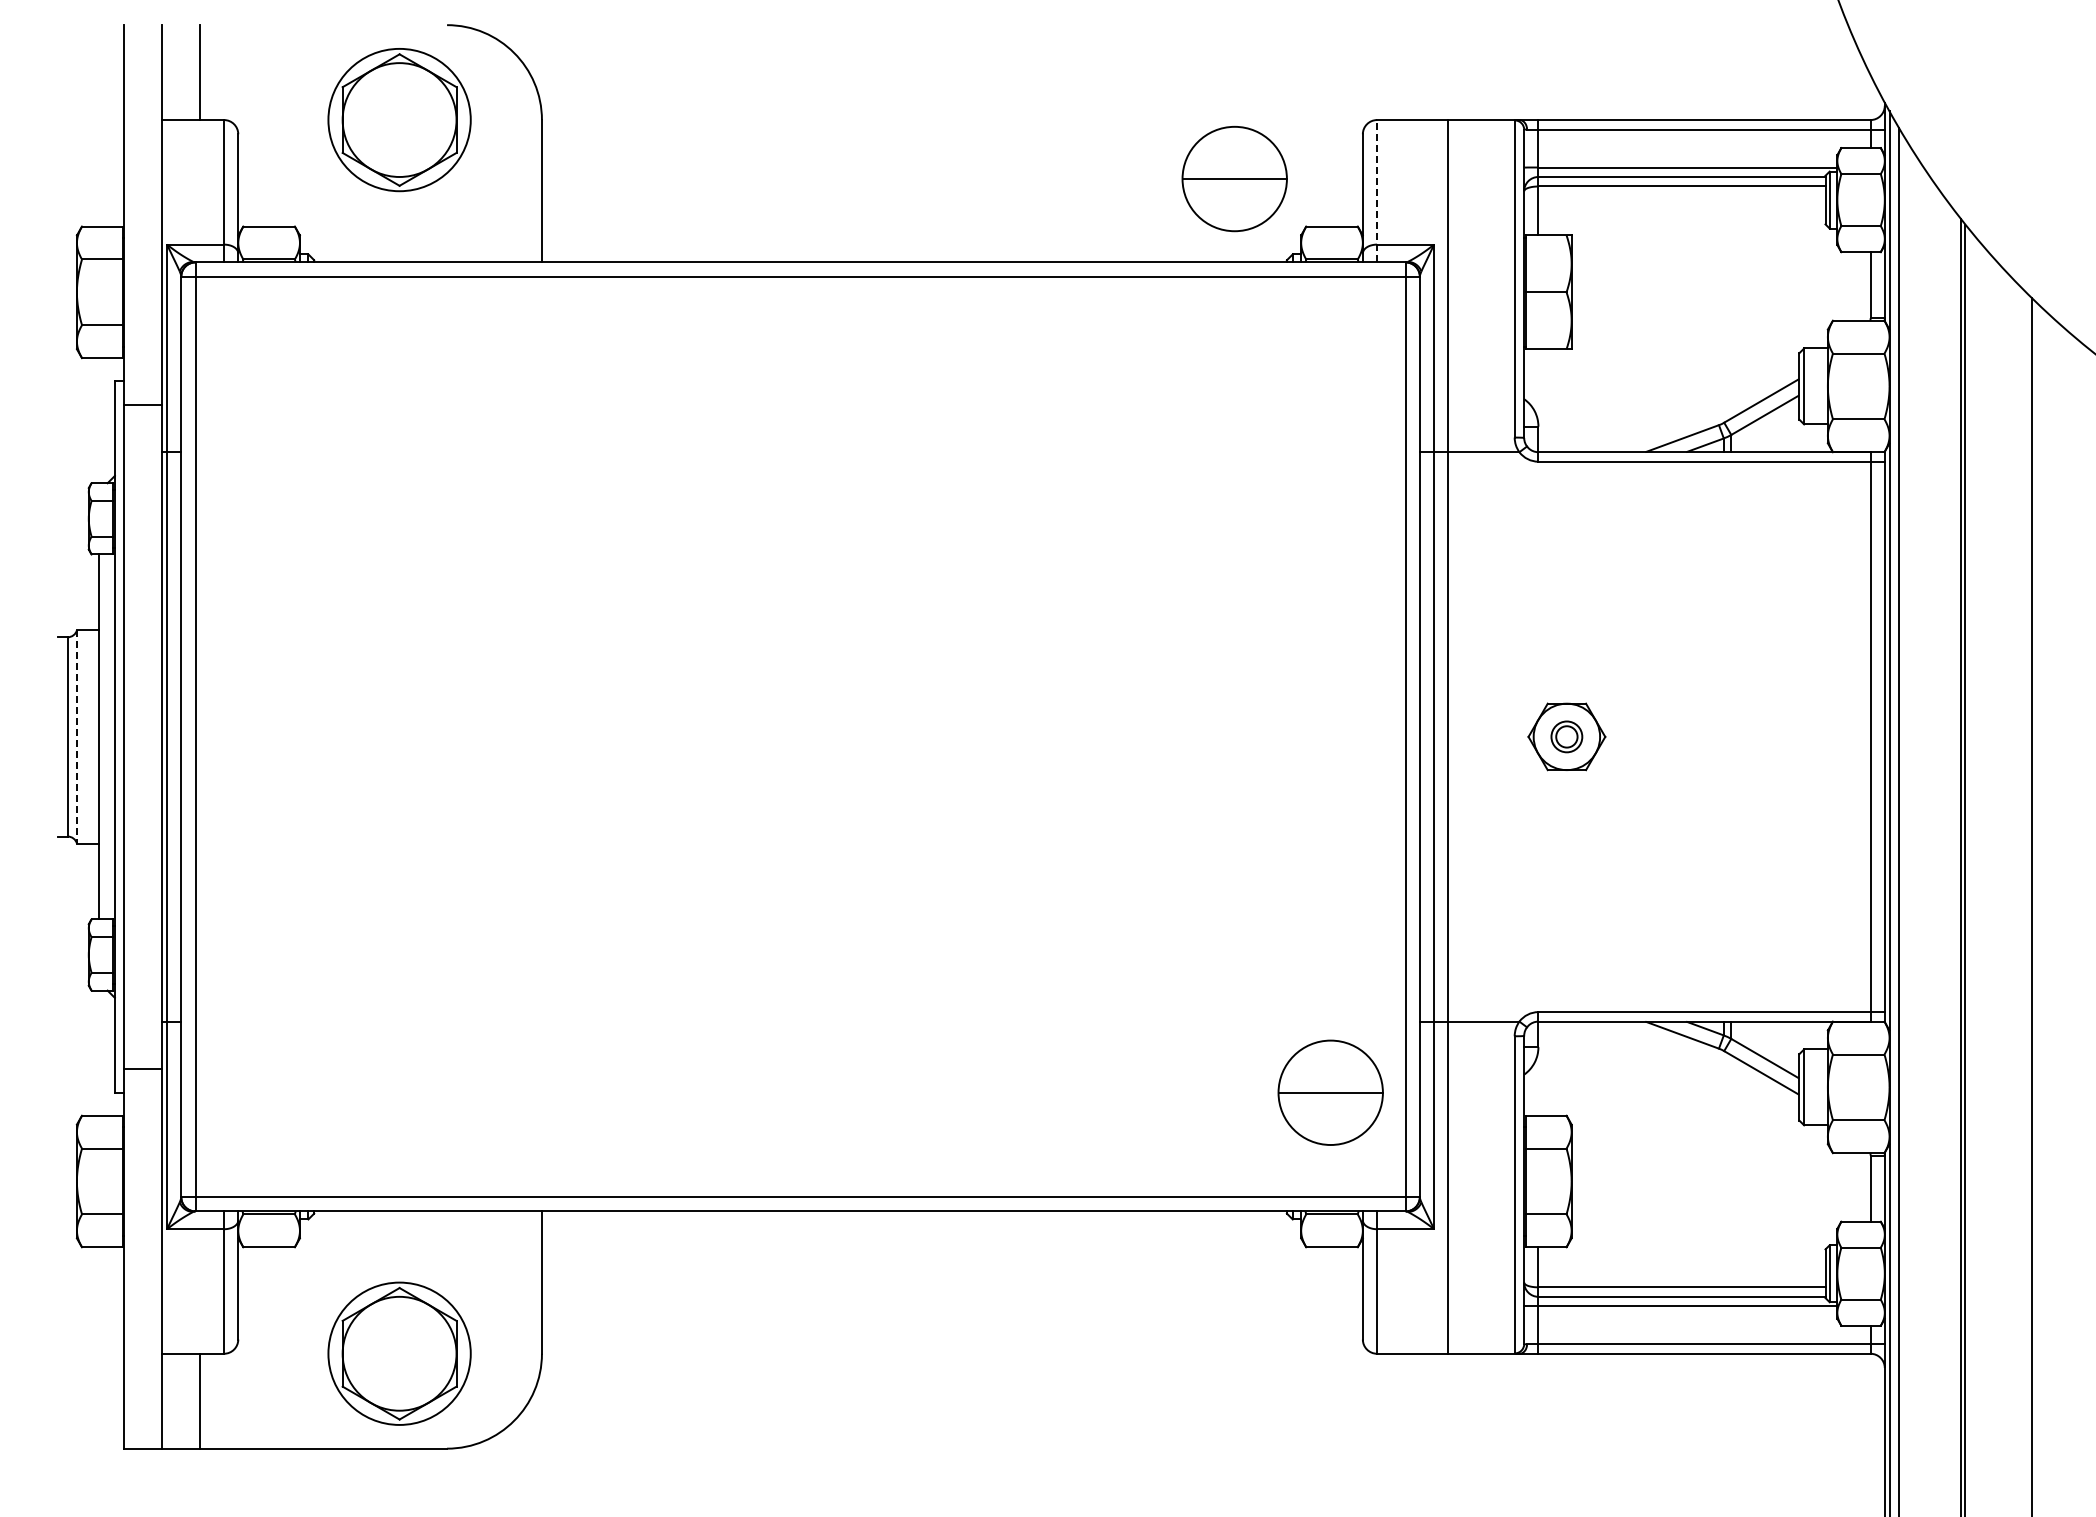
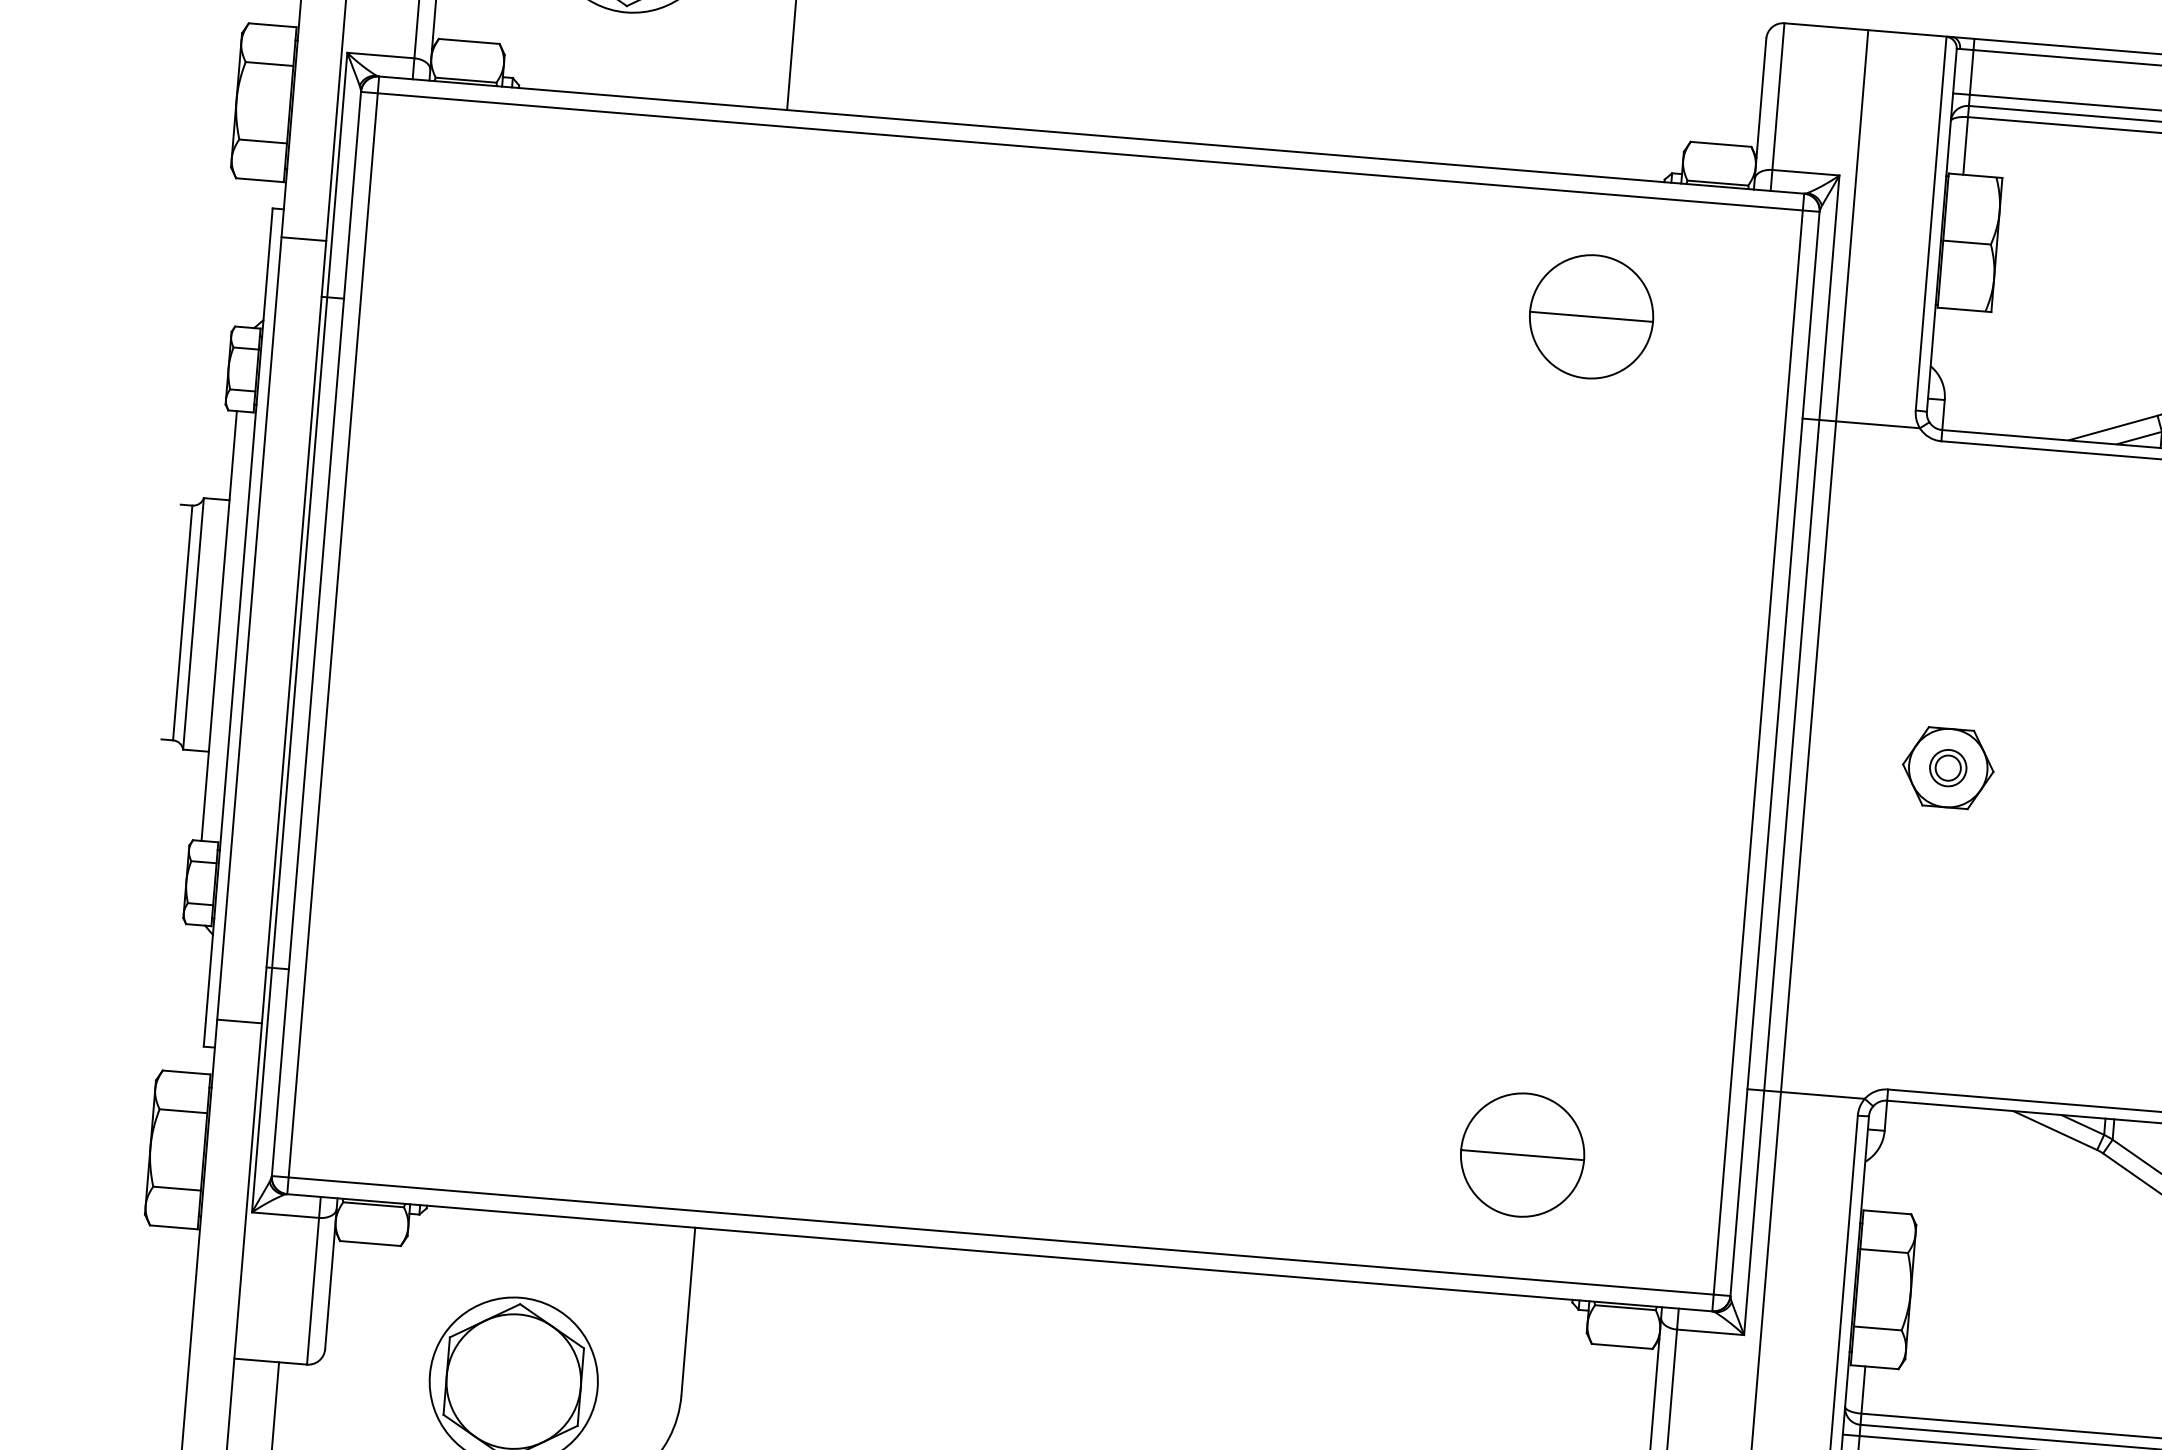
part: (1234, 179) -> (1591, 317), moved
line: (1377, 190) -> (1778, 106), dashed -> solid
line: (76, 736) -> (193, 623), dashed -> solid
part: (1330, 1092) -> (1522, 1154), moved

